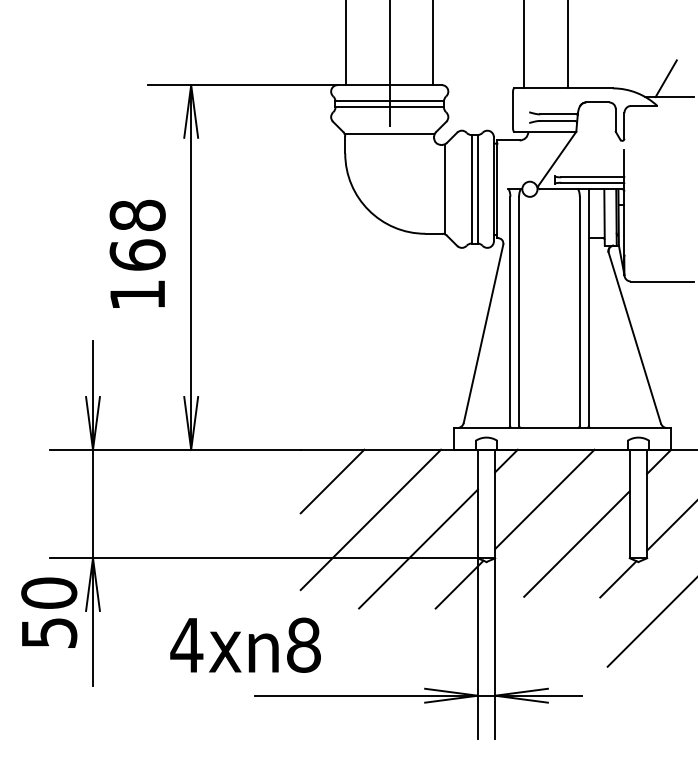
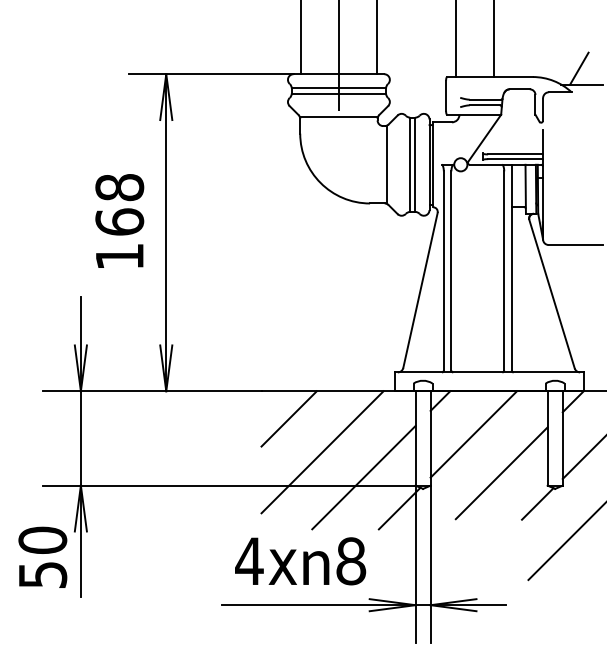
text: (49, 612) -> (43, 557), moved
text: (245, 644) -> (300, 560), moved

